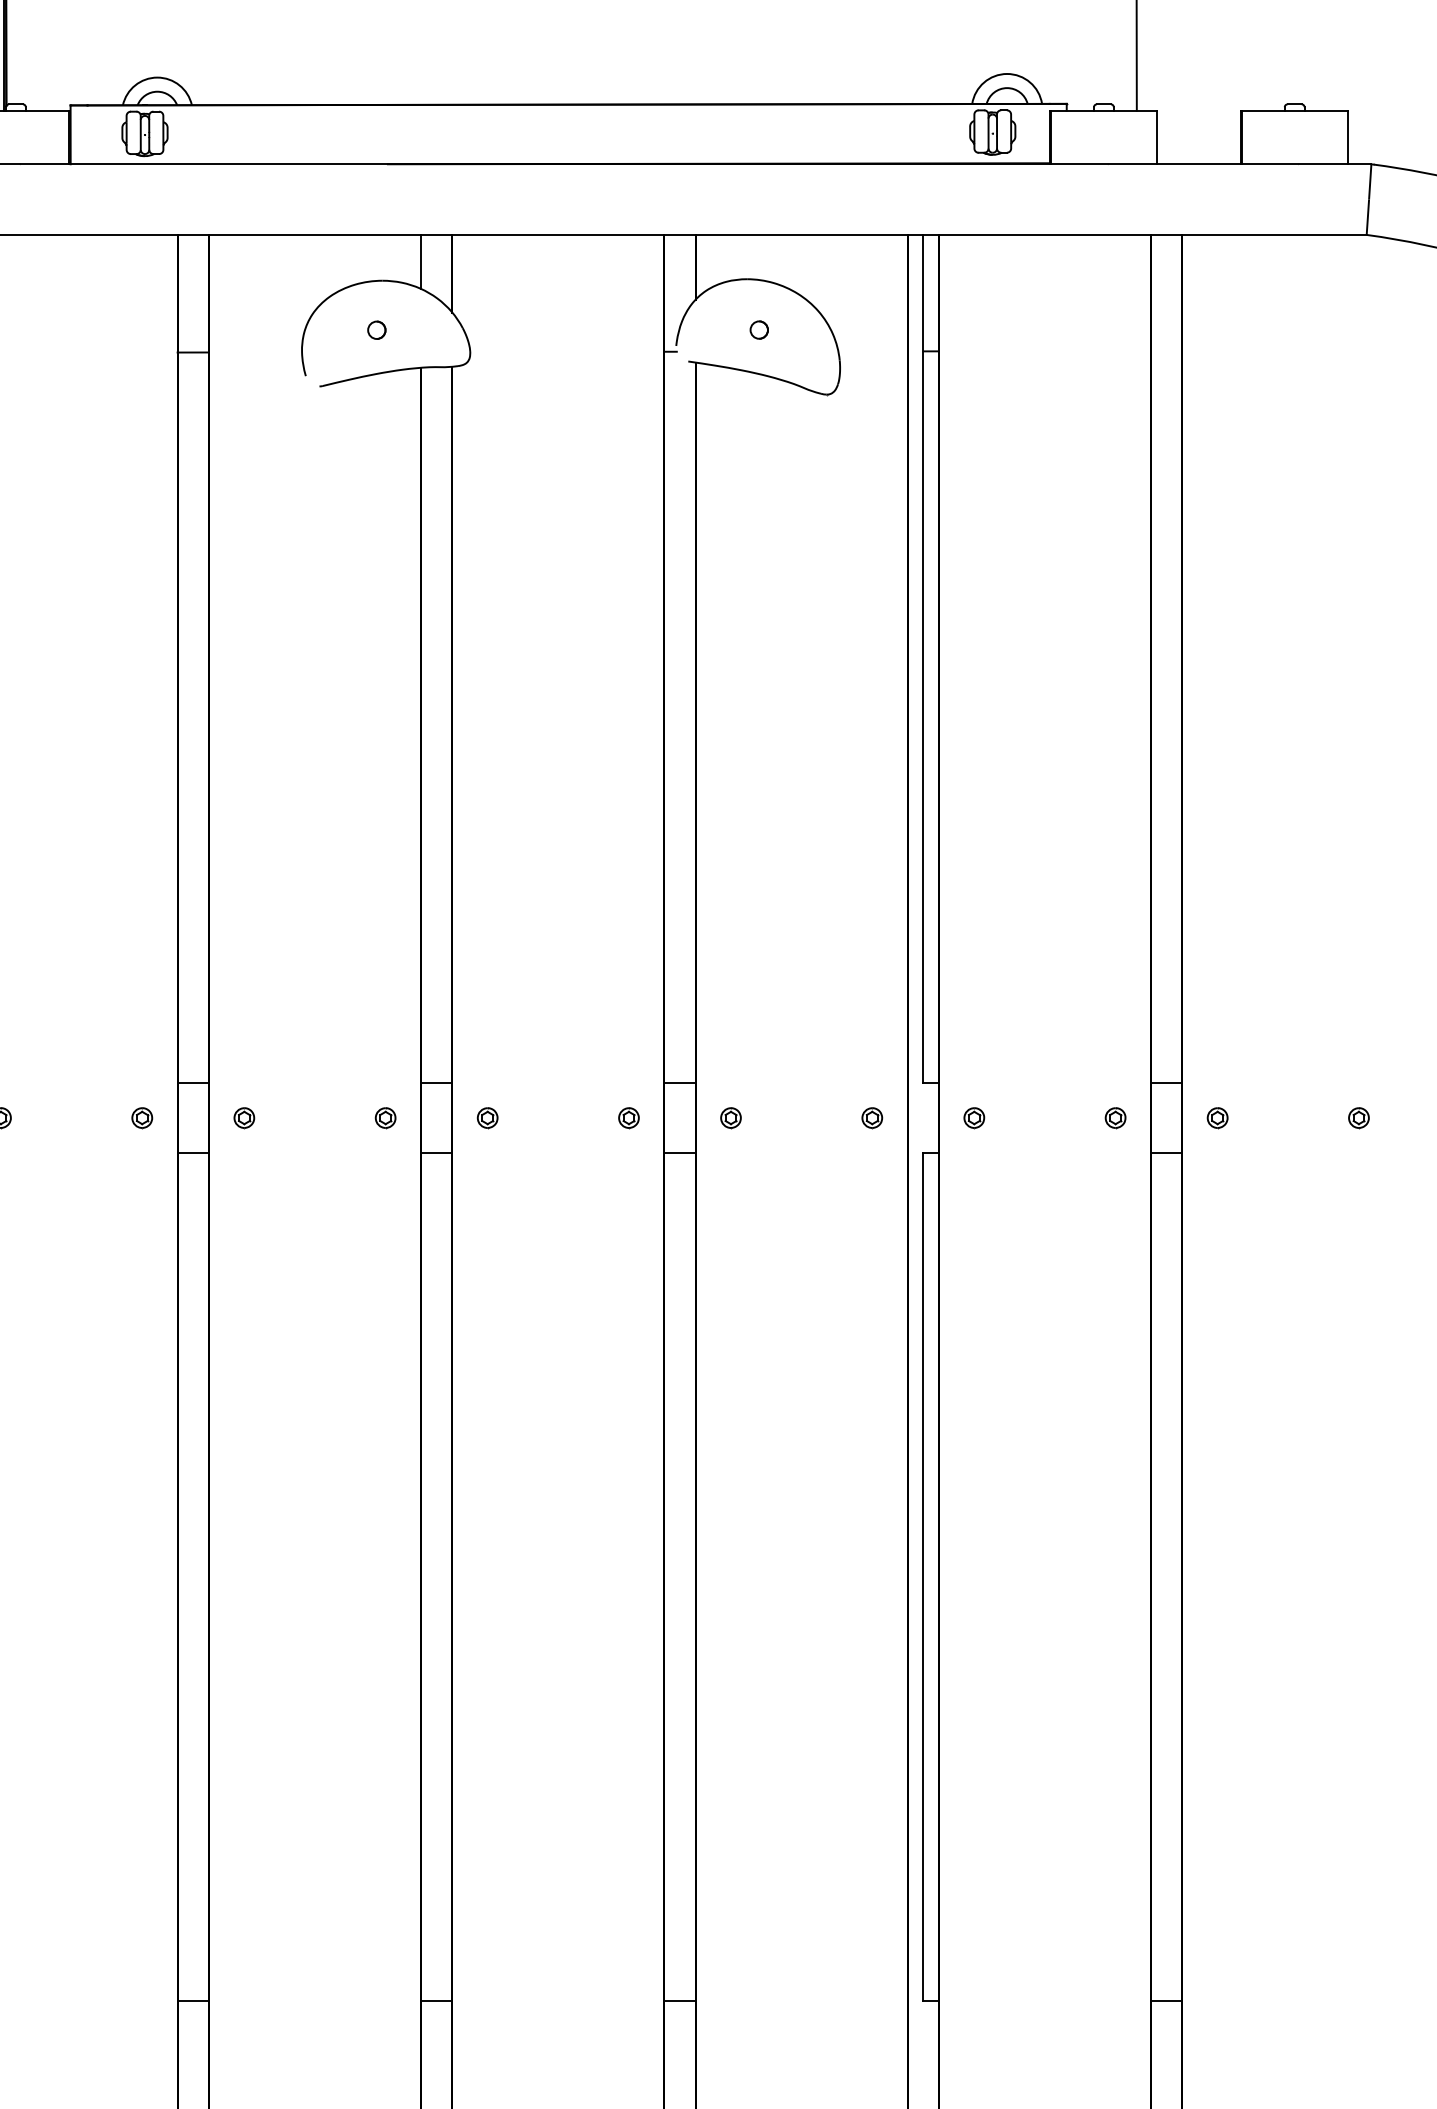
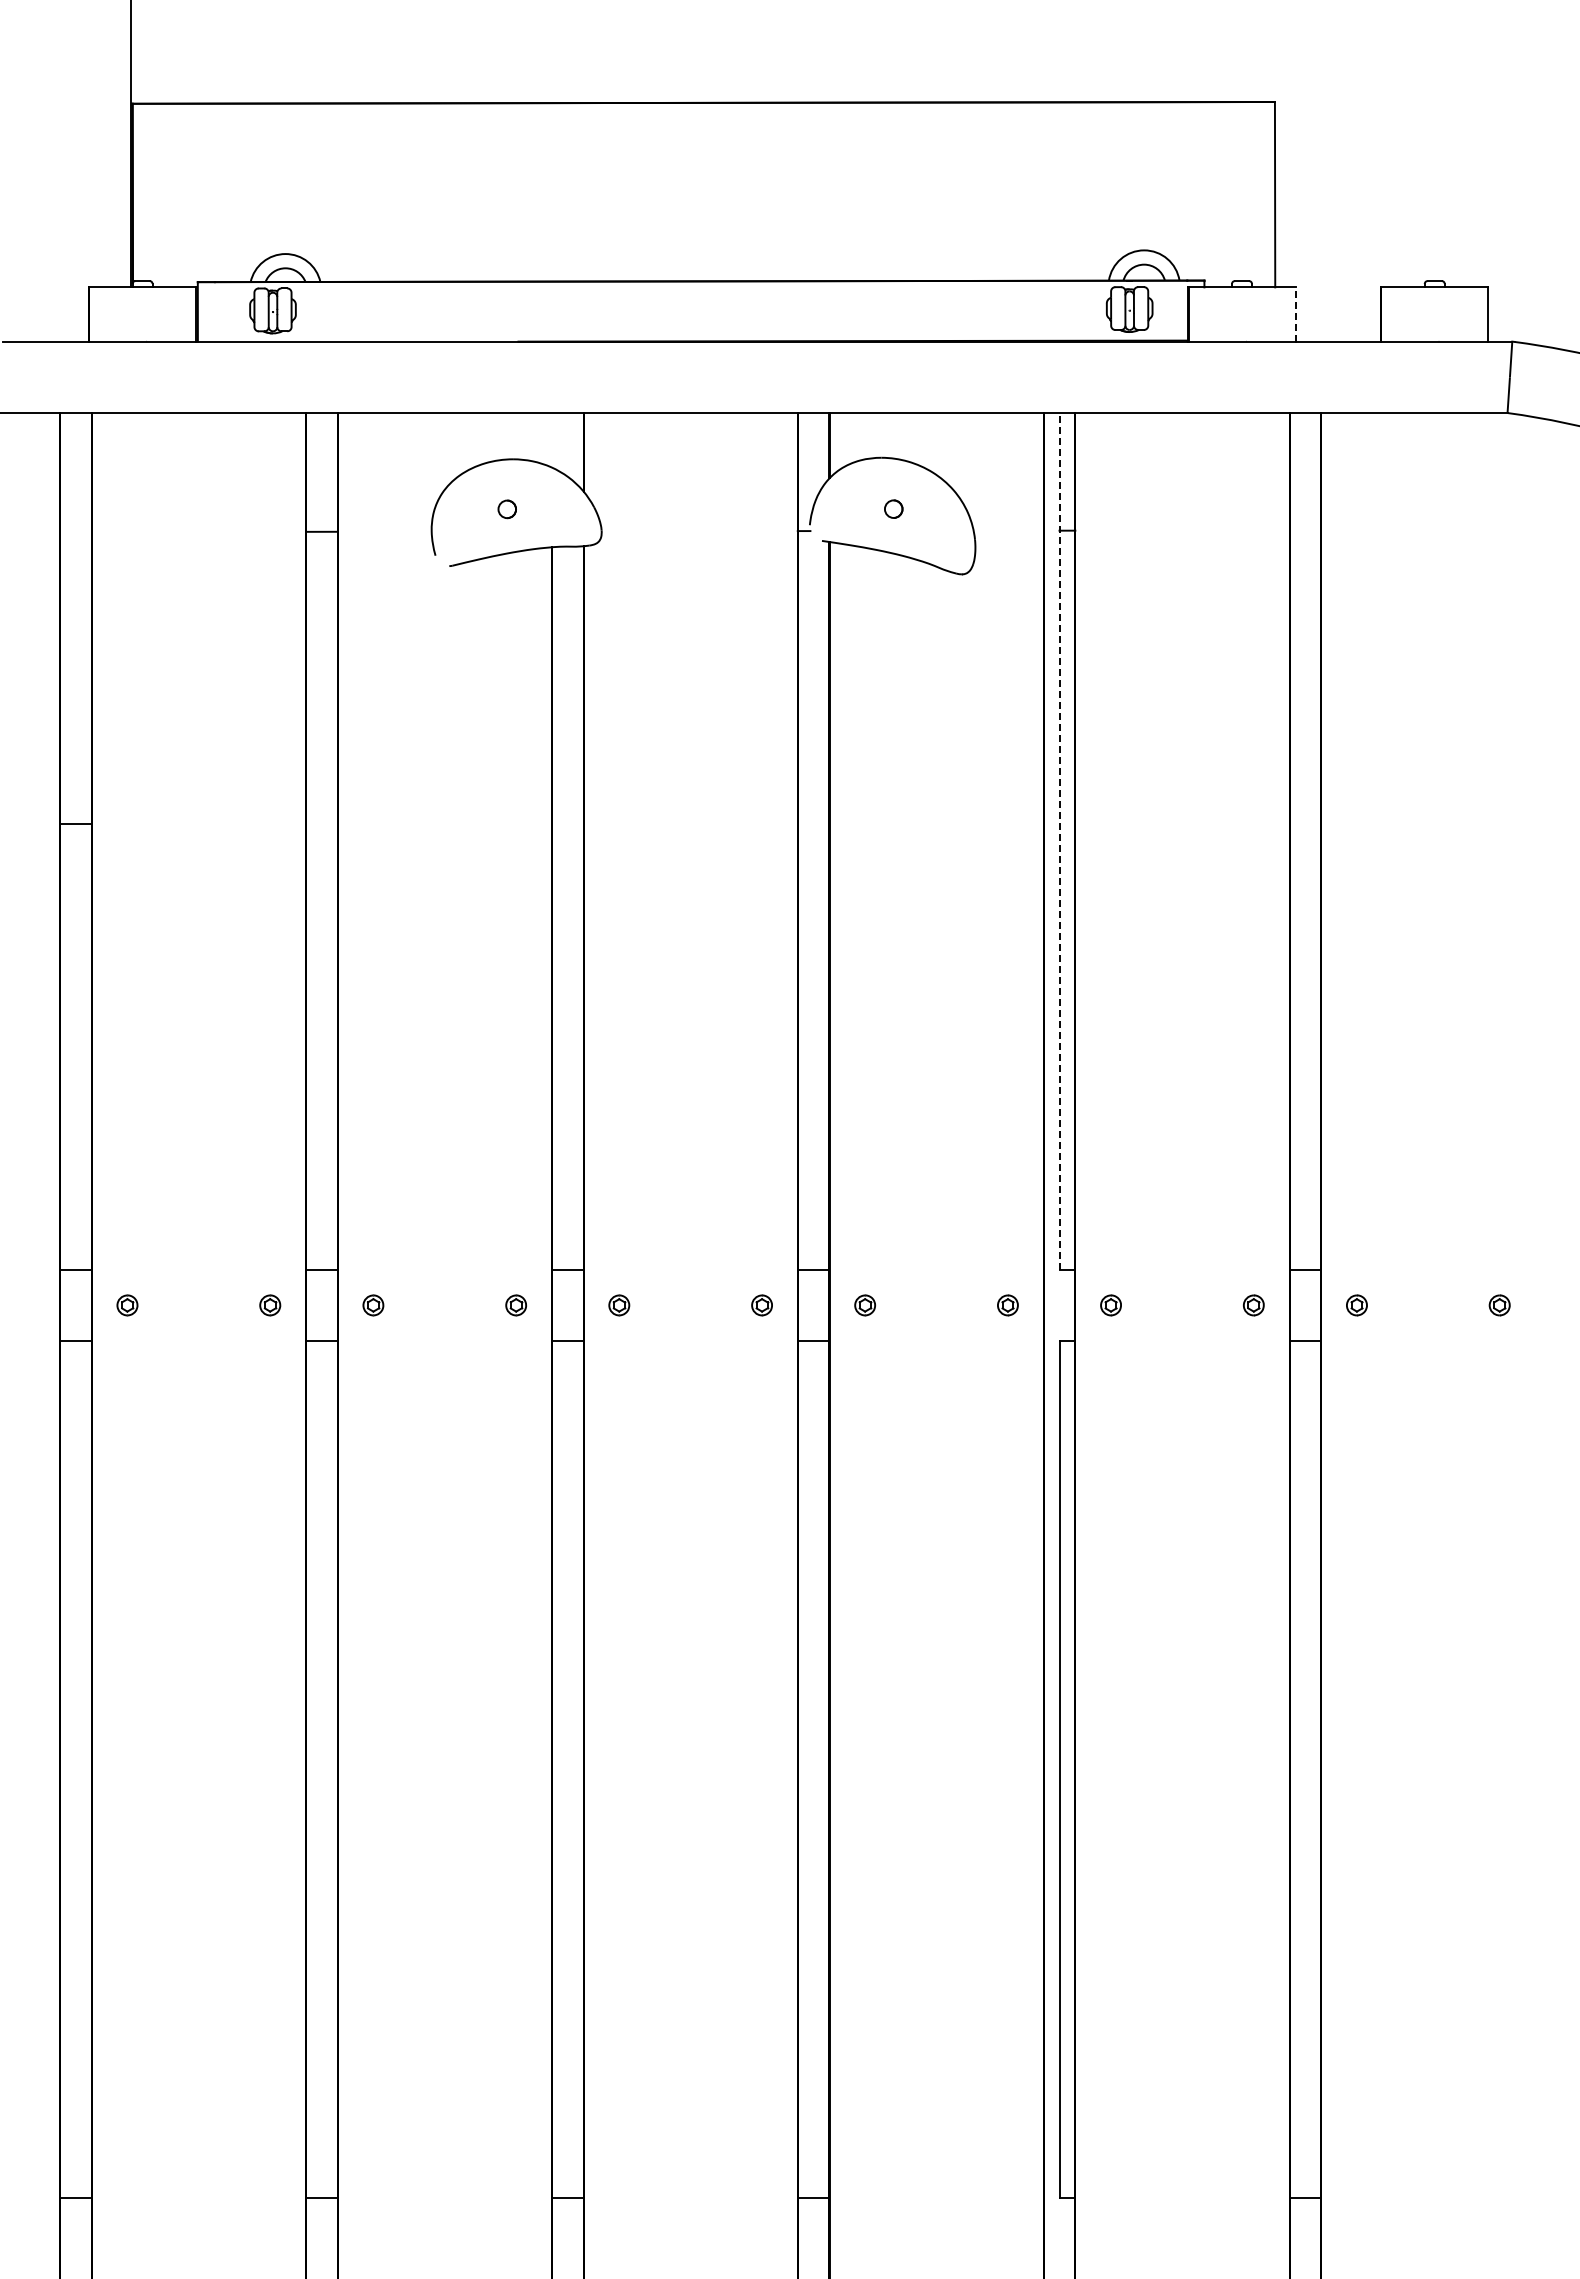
line: (1156, 137) -> (1295, 314), solid -> dashed
line: (420, 262) -> (551, 440), removed
line: (923, 657) -> (1059, 840), solid -> dashed

